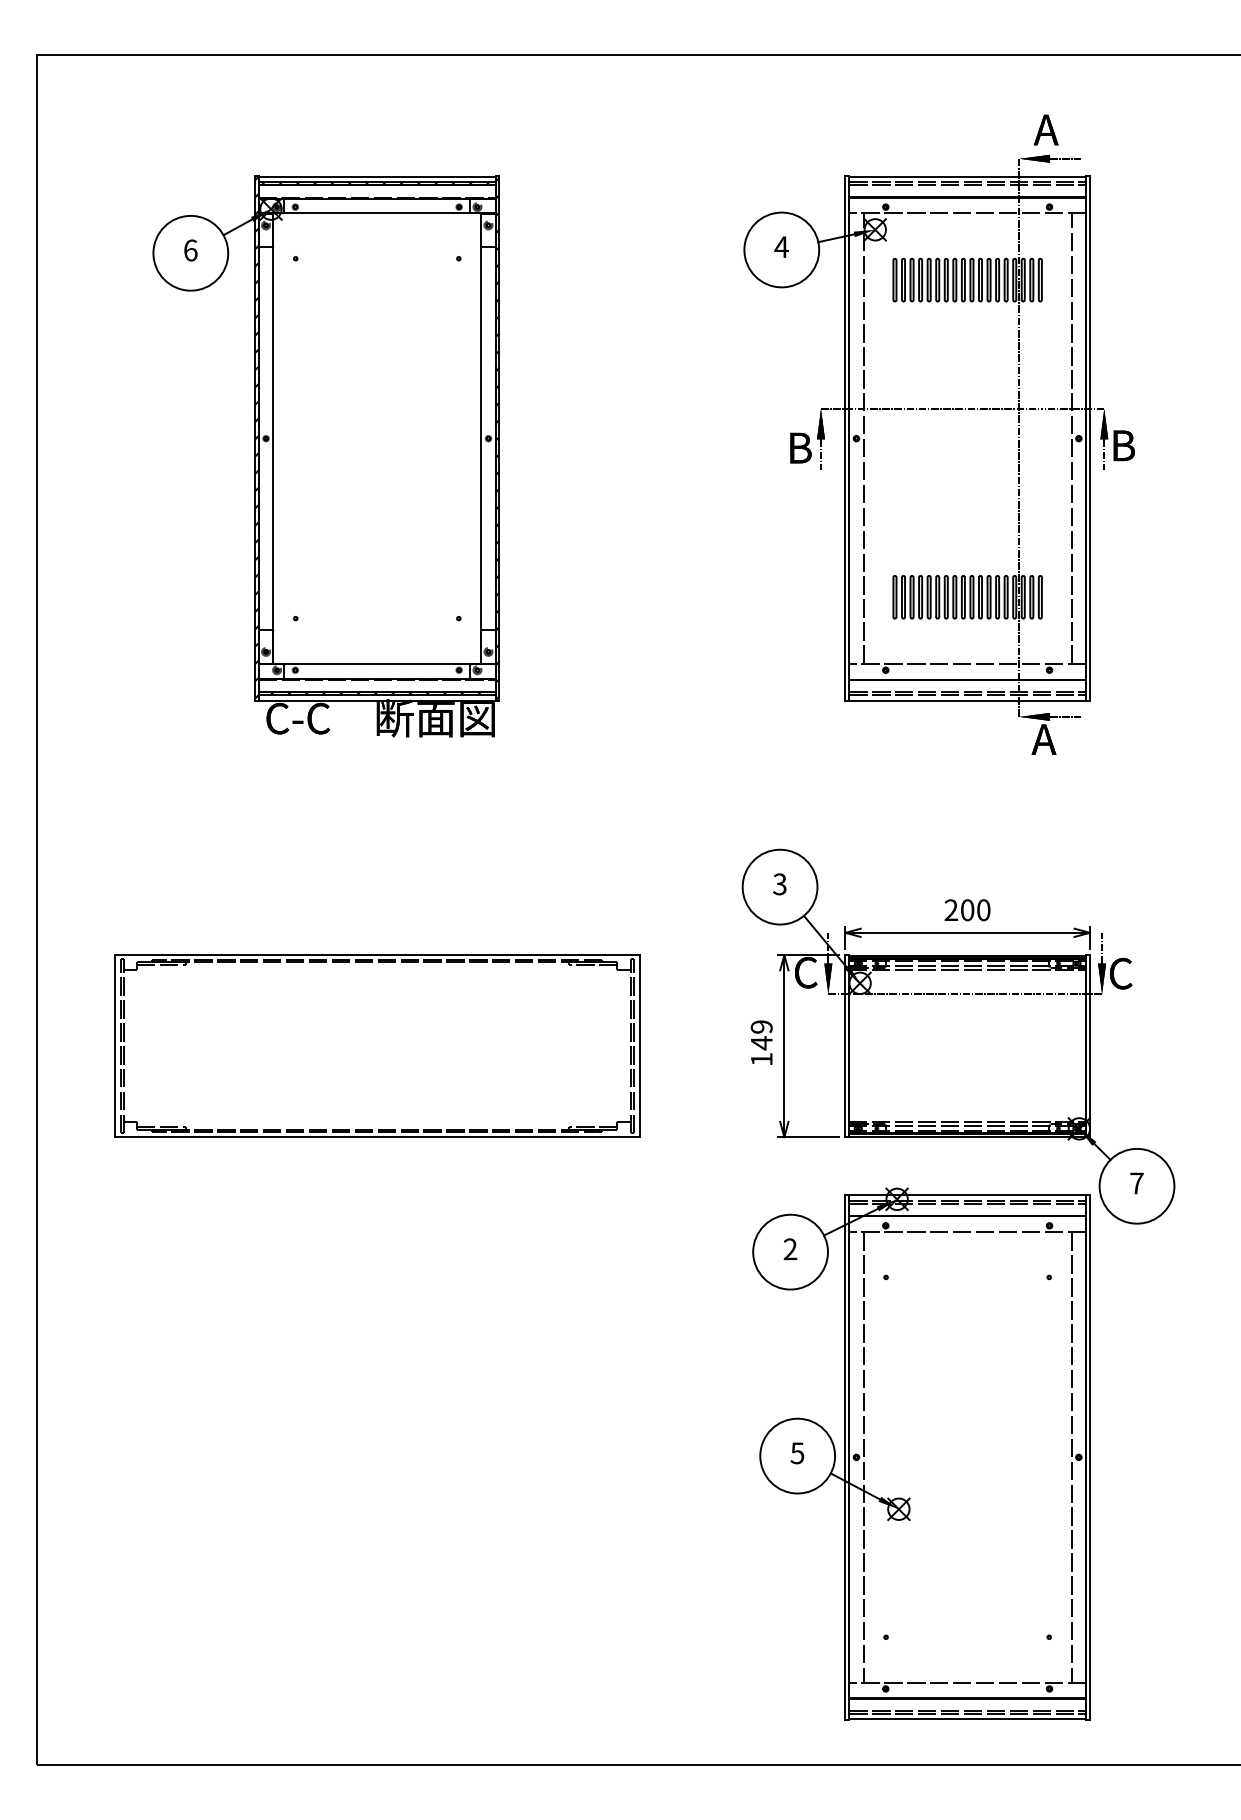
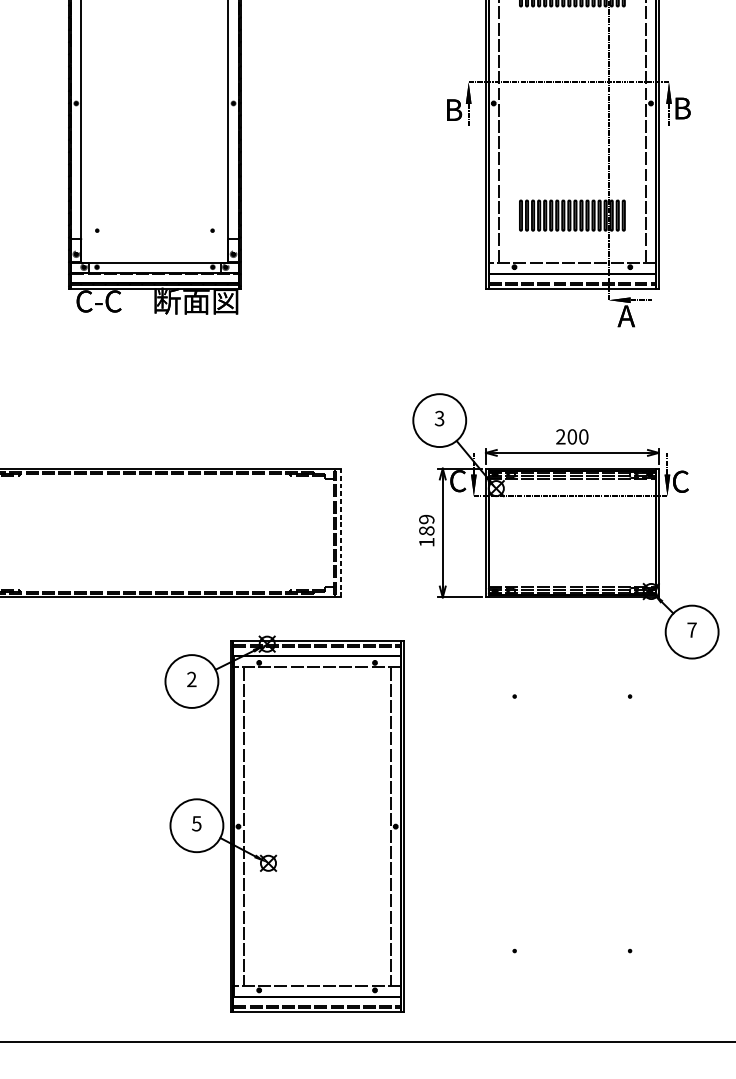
text: (761, 1043) -> (426, 531), 149 -> 189
line: (640, 1045) -> (341, 532), solid -> dashed
part: (921, 1453) -> (284, 823), moved

